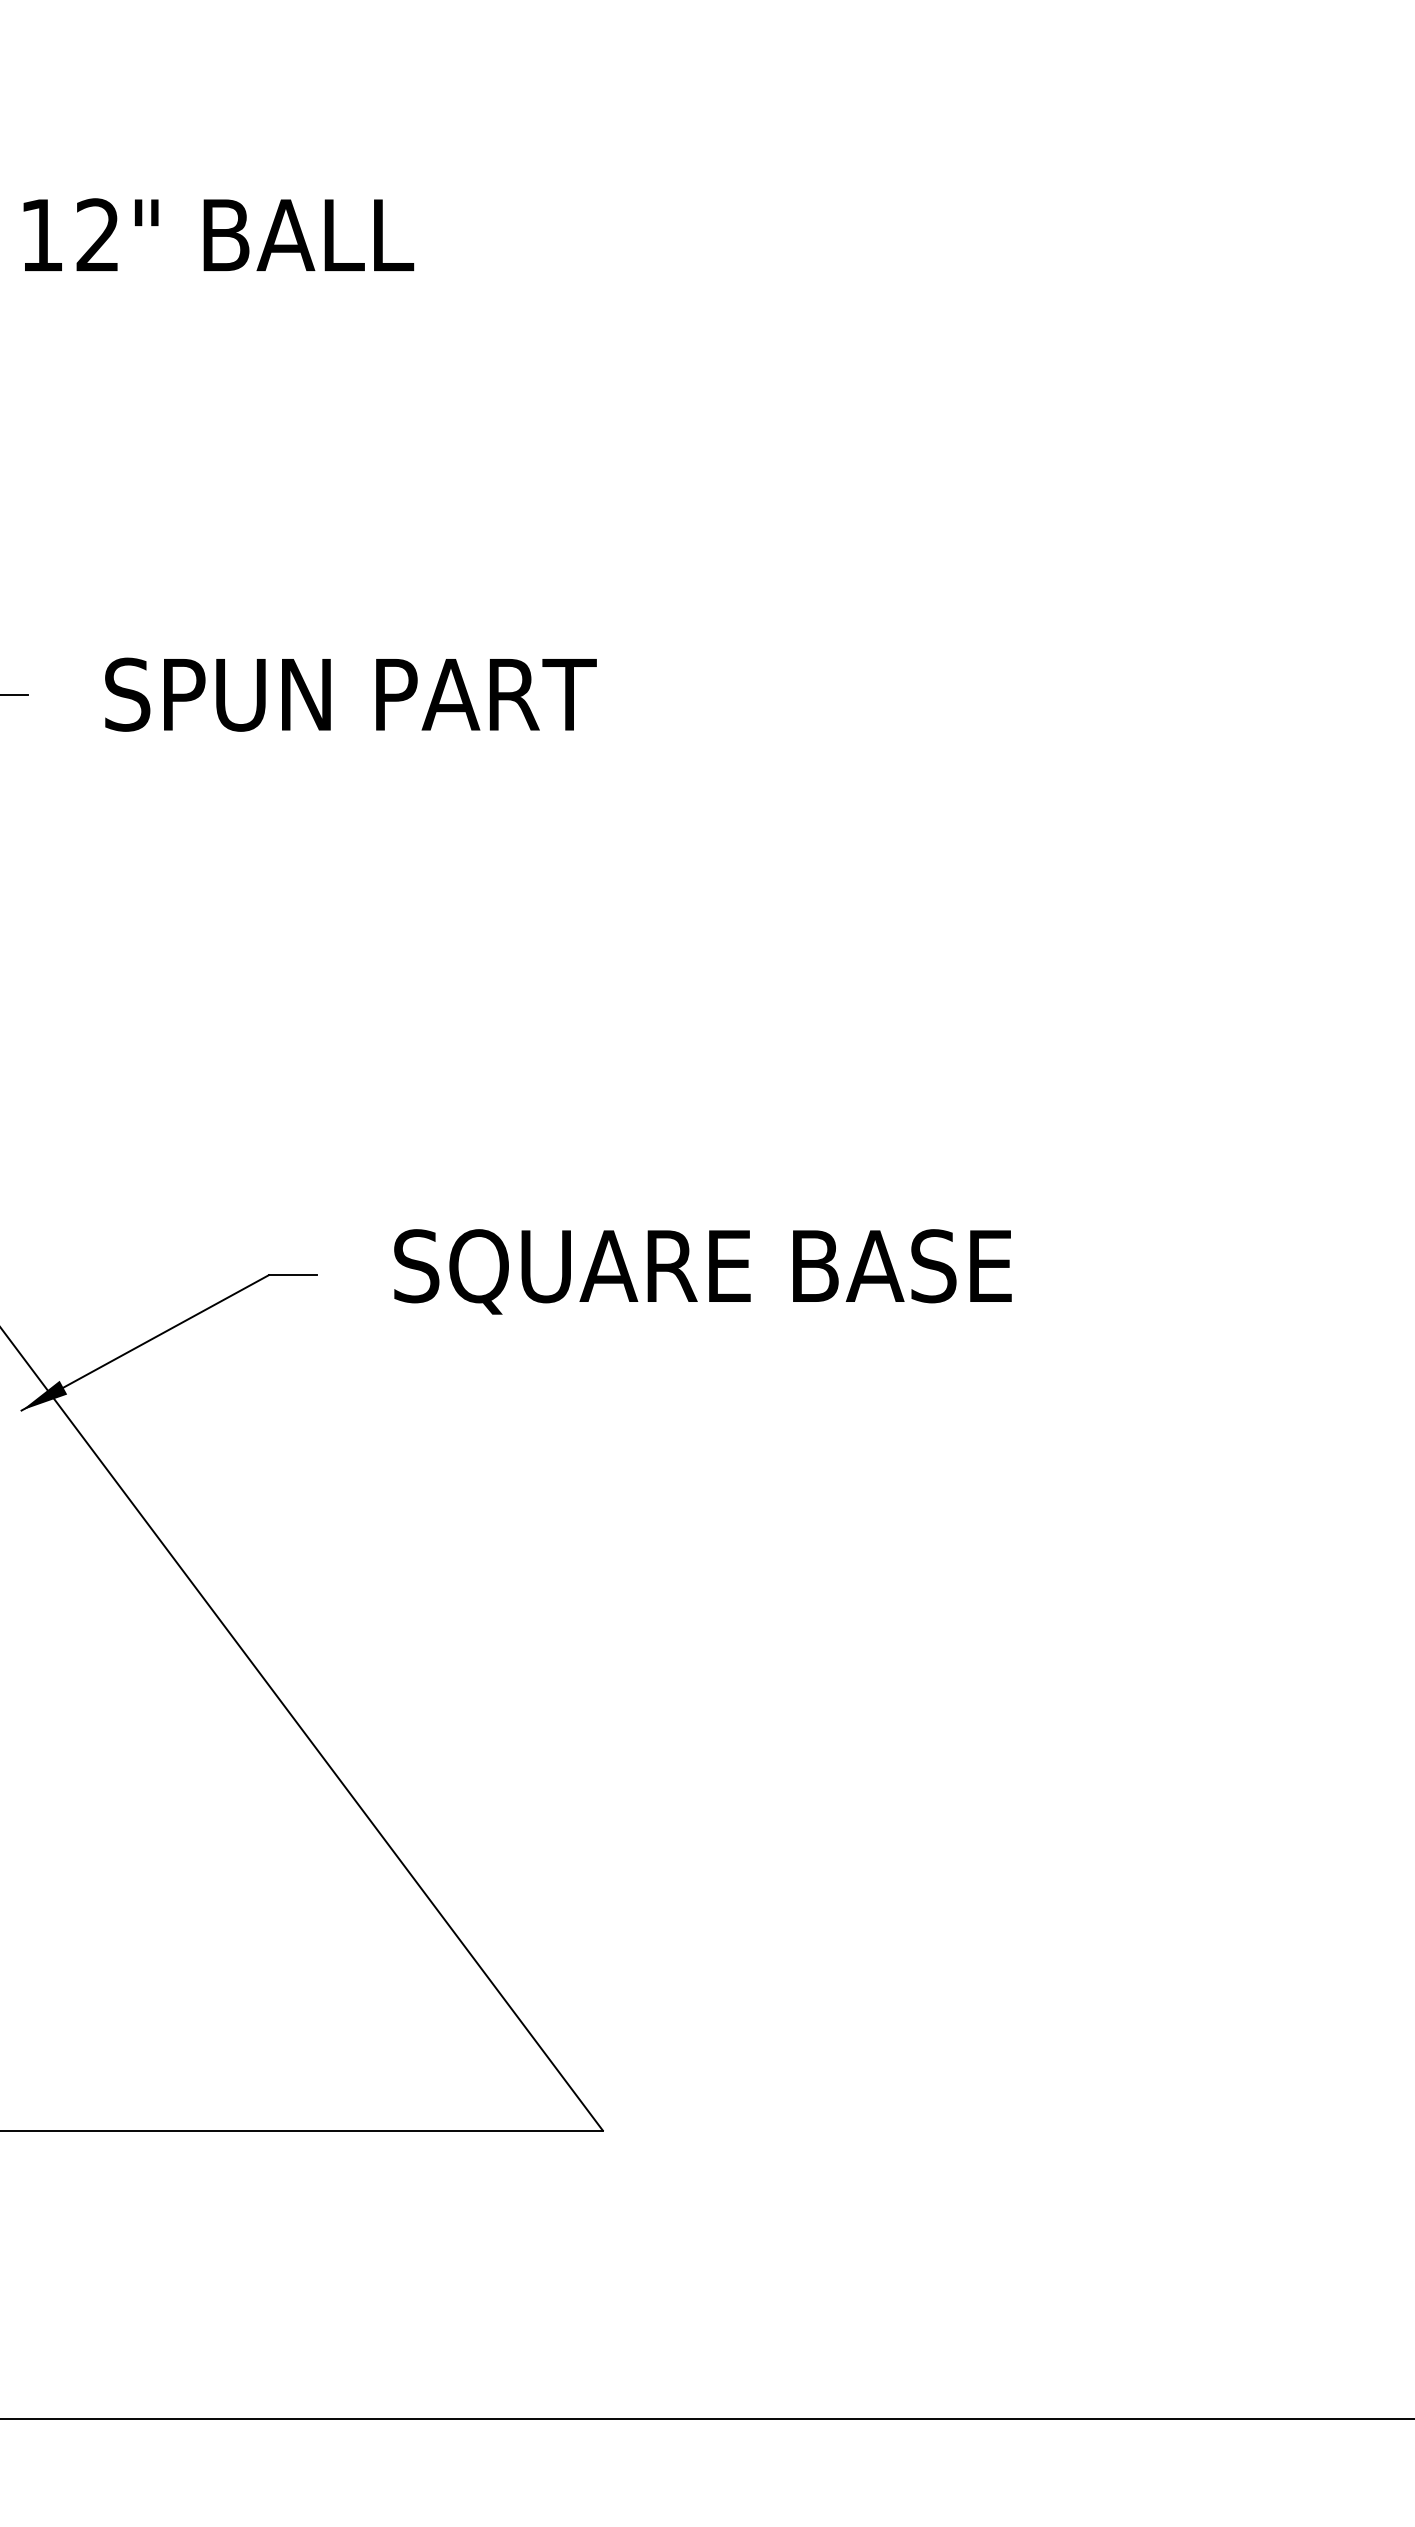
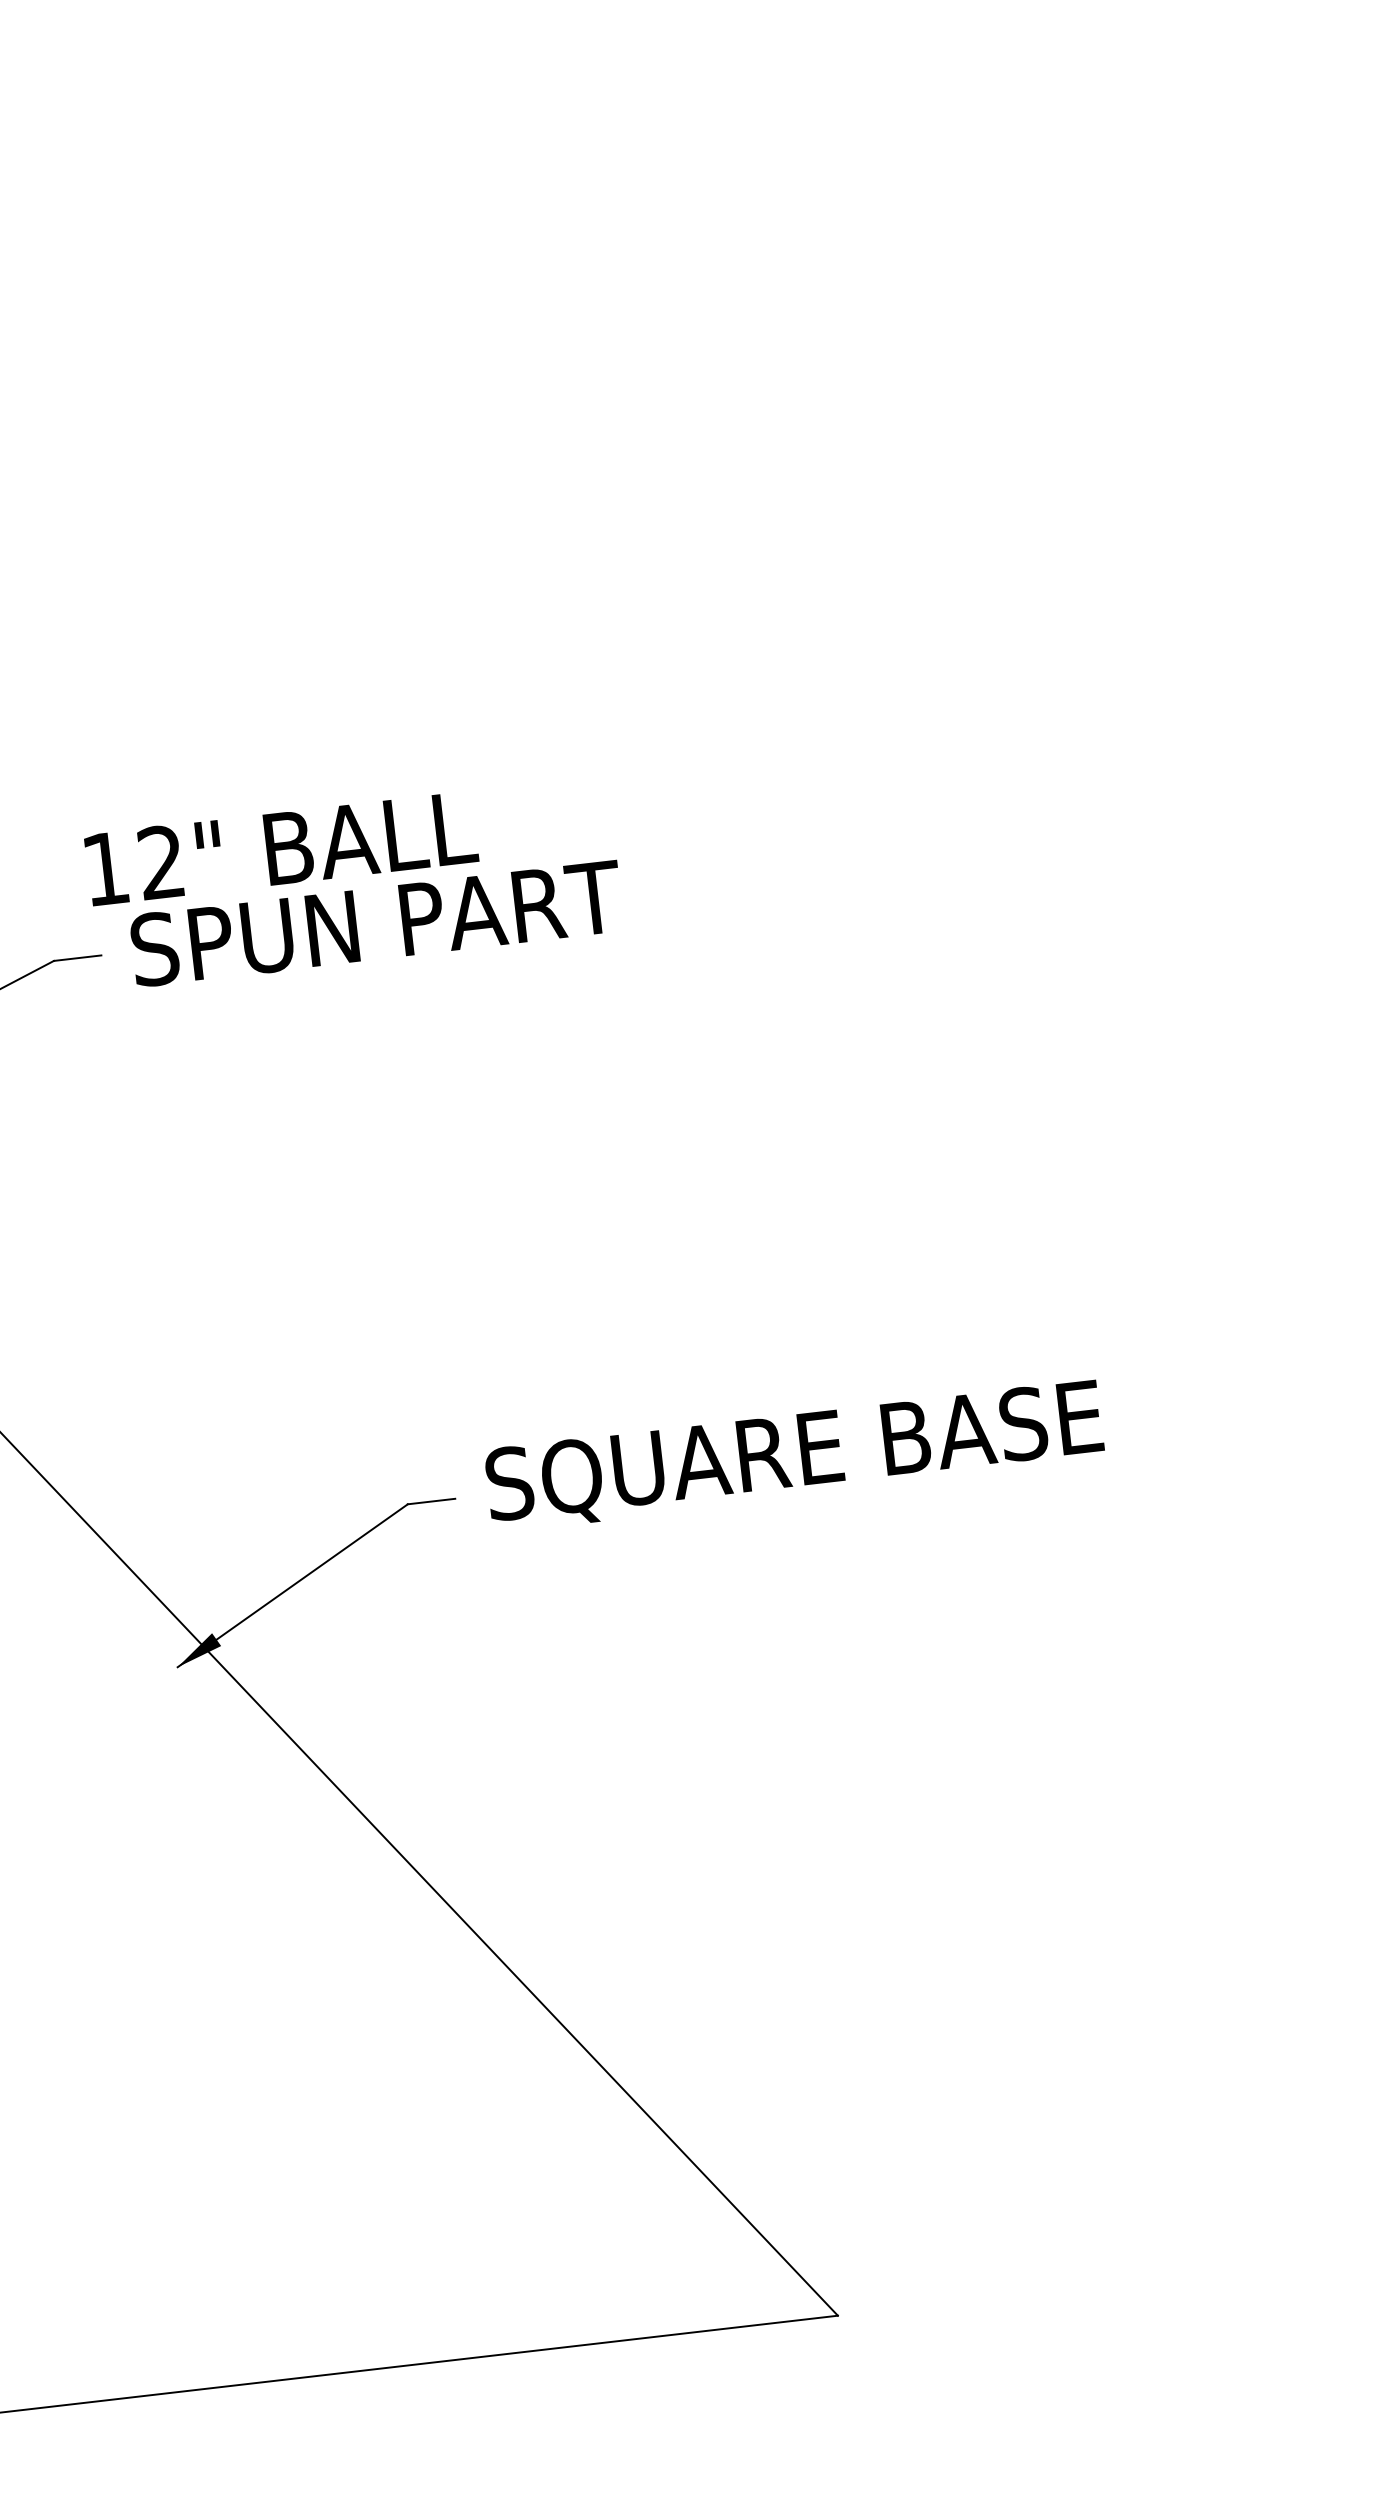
text: (218, 234) -> (281, 847), moved
text: (350, 694) -> (376, 923), moved
text: (702, 1271) -> (794, 1455), moved

